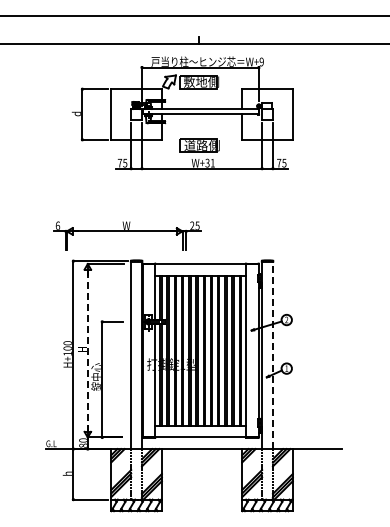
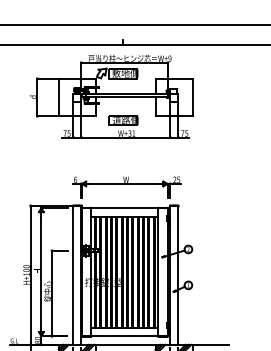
part: (127, 235) -> (126, 186), moved
line: (87, 351) -> (41, 272), dashed -> solid
line: (272, 355) -> (177, 275), dashed -> solid

